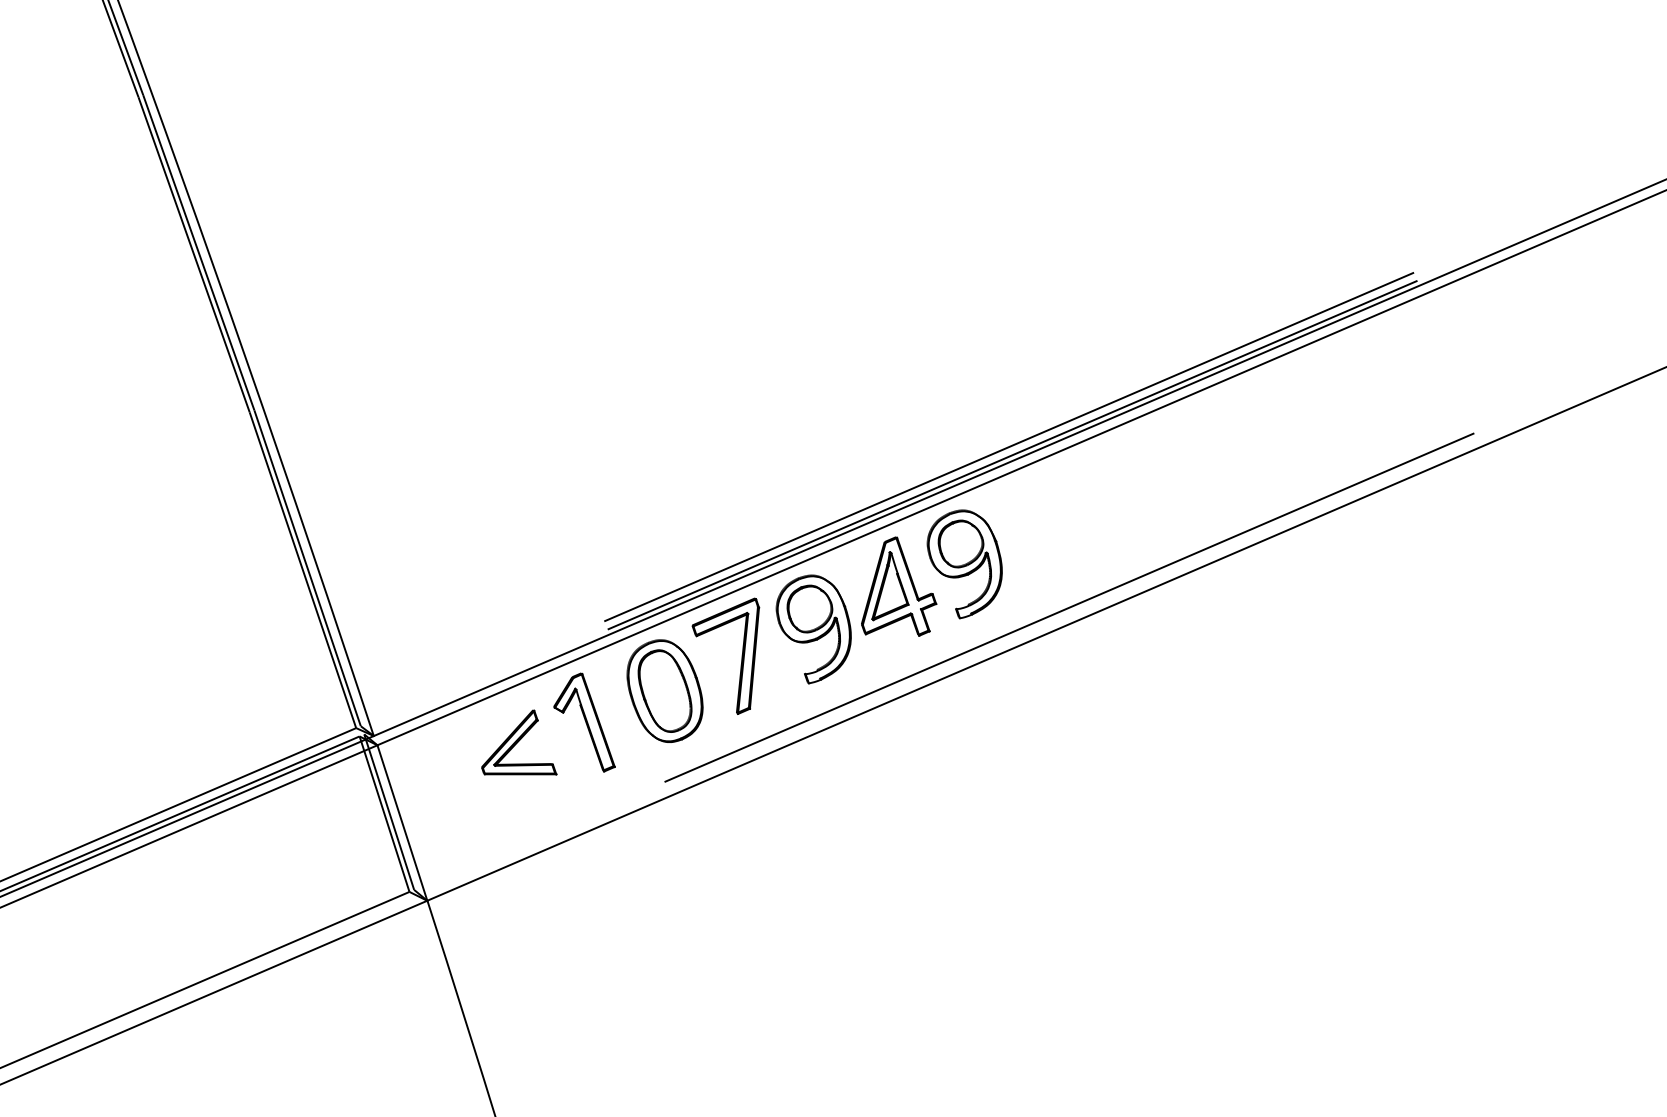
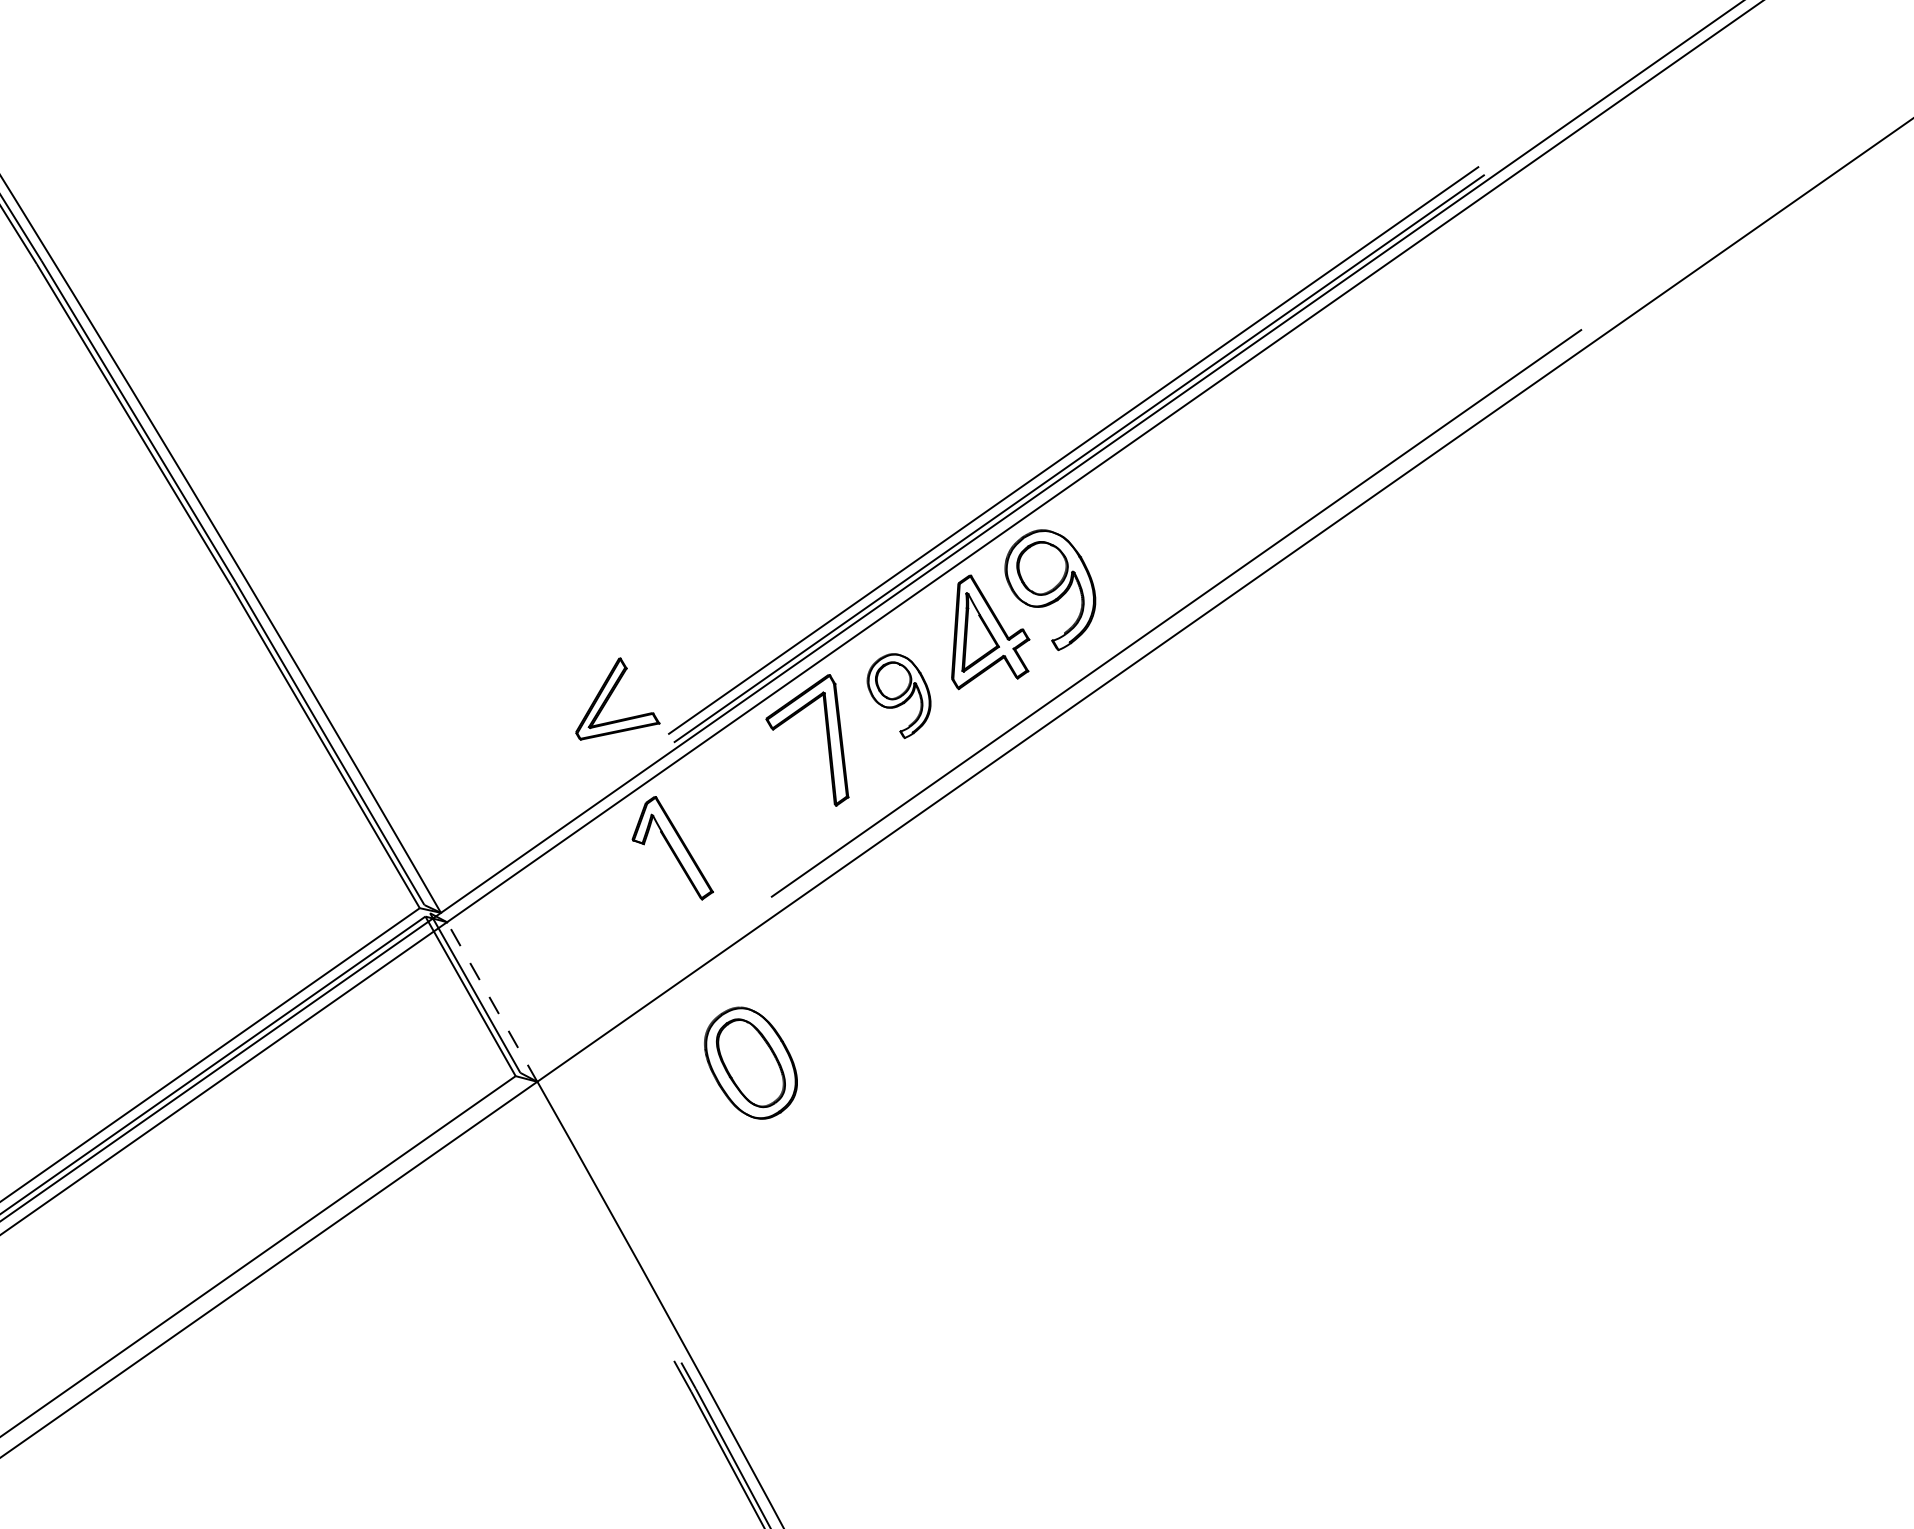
part: (812, 629) -> (898, 695), size x0.7
part: (664, 690) -> (750, 1062), moved
part: (519, 741) -> (611, 695), moved
line: (402, 823) -> (492, 1002), solid -> dashed

